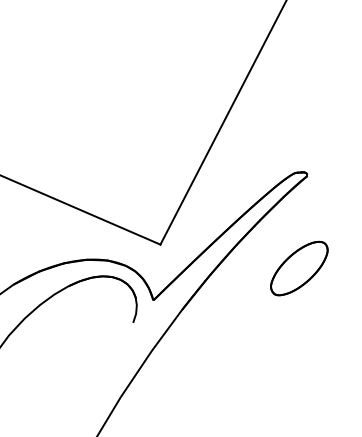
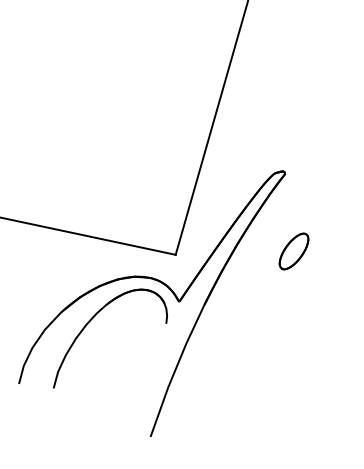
part: (298, 268) -> (293, 251), size x0.7

